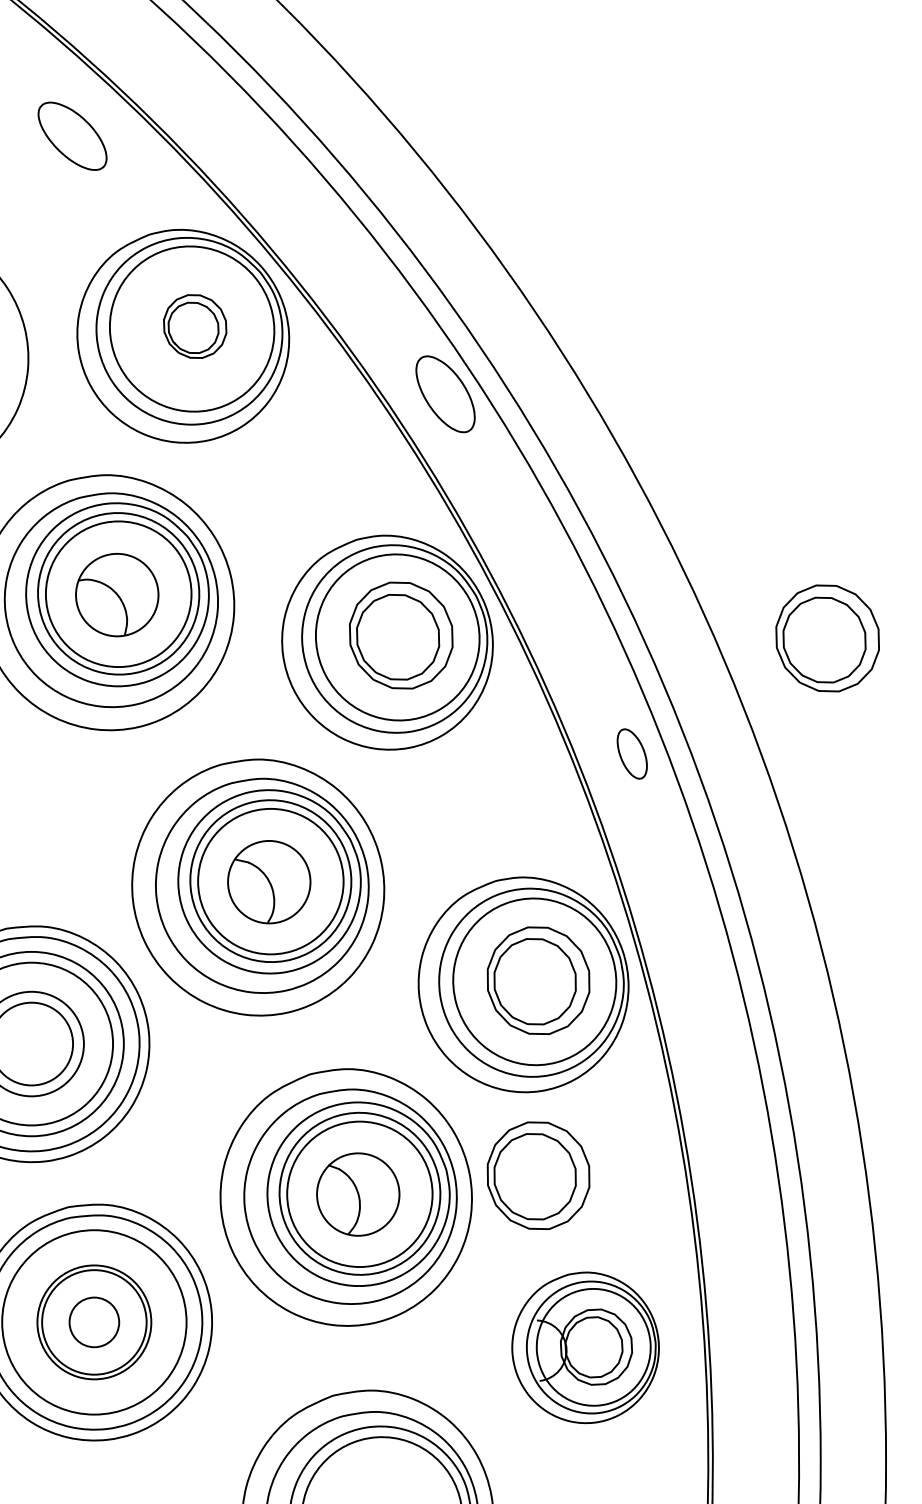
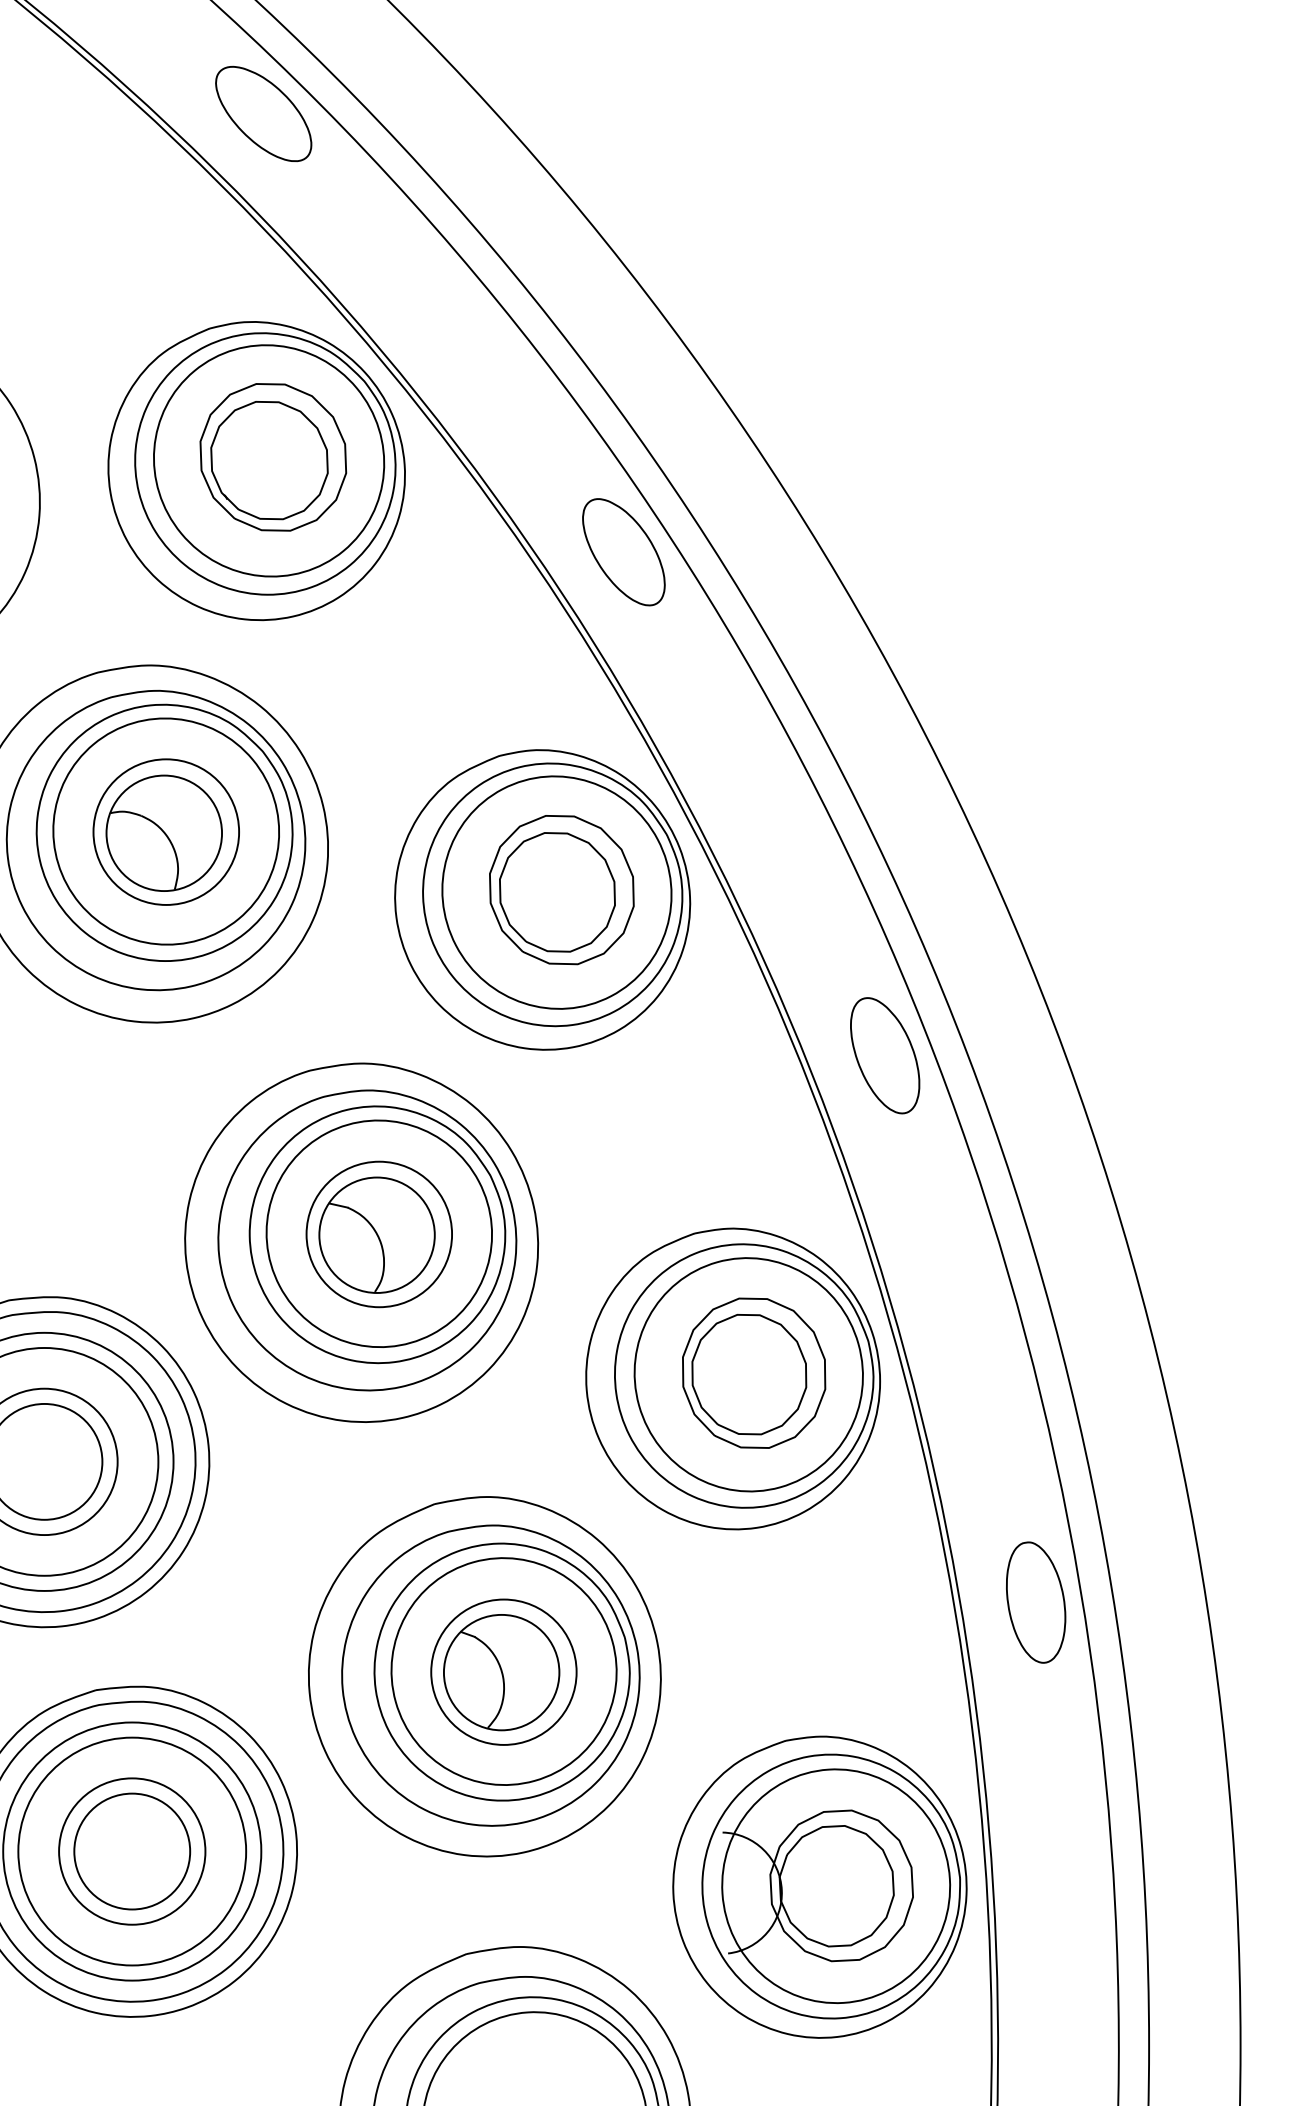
part: (72, 135) -> (263, 113), moved
part: (195, 326) -> (273, 457), size x1.67
circle: (118, 593) -> (166, 831), size x0.71
part: (827, 638) -> (1158, 894), removed
part: (632, 753) -> (885, 1055), size x1.67
circle: (270, 881) -> (379, 1234), size x0.71
part: (740, 1144) -> (1036, 1602), added
part: (538, 1175) -> (754, 1645), removed
circle: (359, 1193) -> (503, 1671), size x0.71
circle: (94, 1322) -> (132, 1851), size x1.43
circle: (94, 1322) -> (132, 1851), size x1.67
part: (585, 1347) -> (819, 1886), size x1.43

